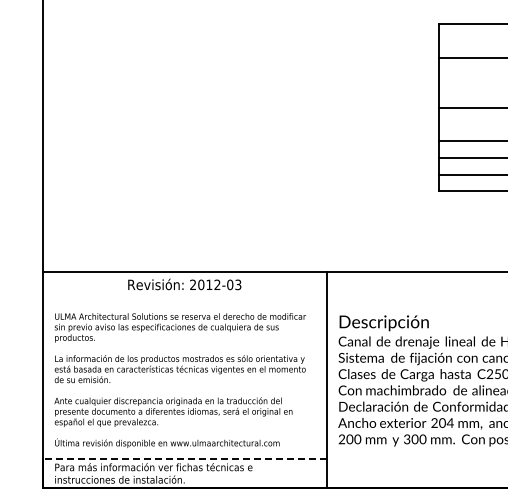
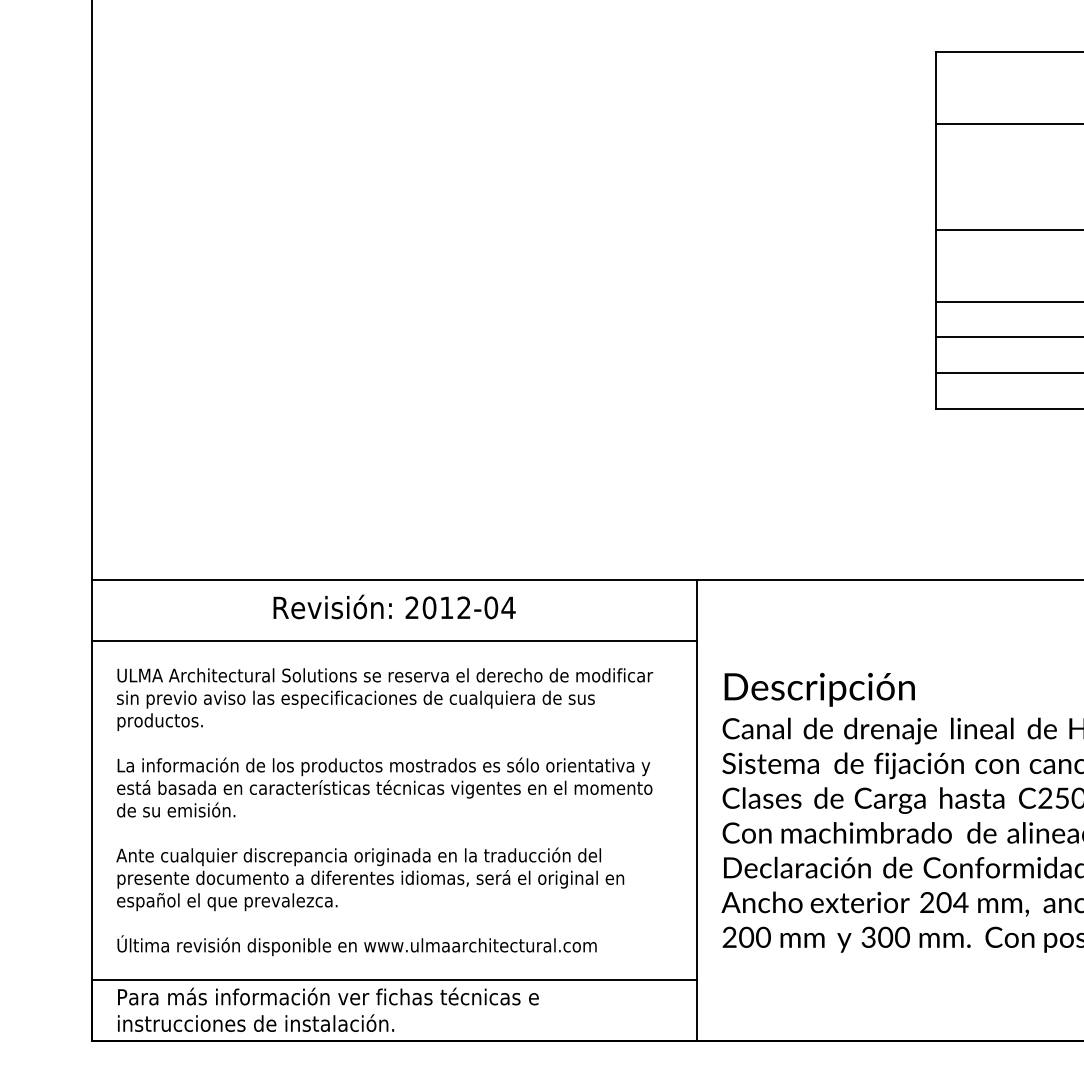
text: (238, 284) -> (508, 607), 2012-03 -> 2012-04
line: (184, 300) -> (393, 641), added
line: (184, 459) -> (393, 980), dashed -> solid

